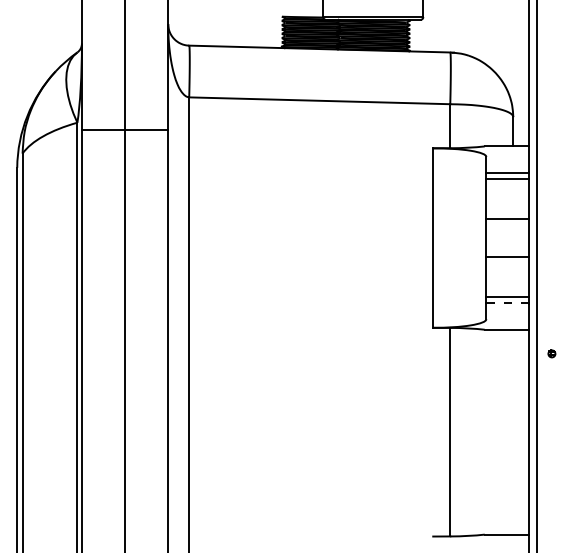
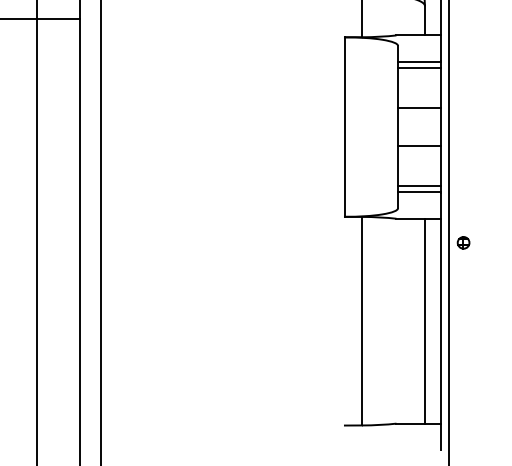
line: (507, 302) -> (419, 191), dashed -> solid
part: (551, 353) -> (463, 242), size x1.67
line: (513, 431) -> (425, 320), added

